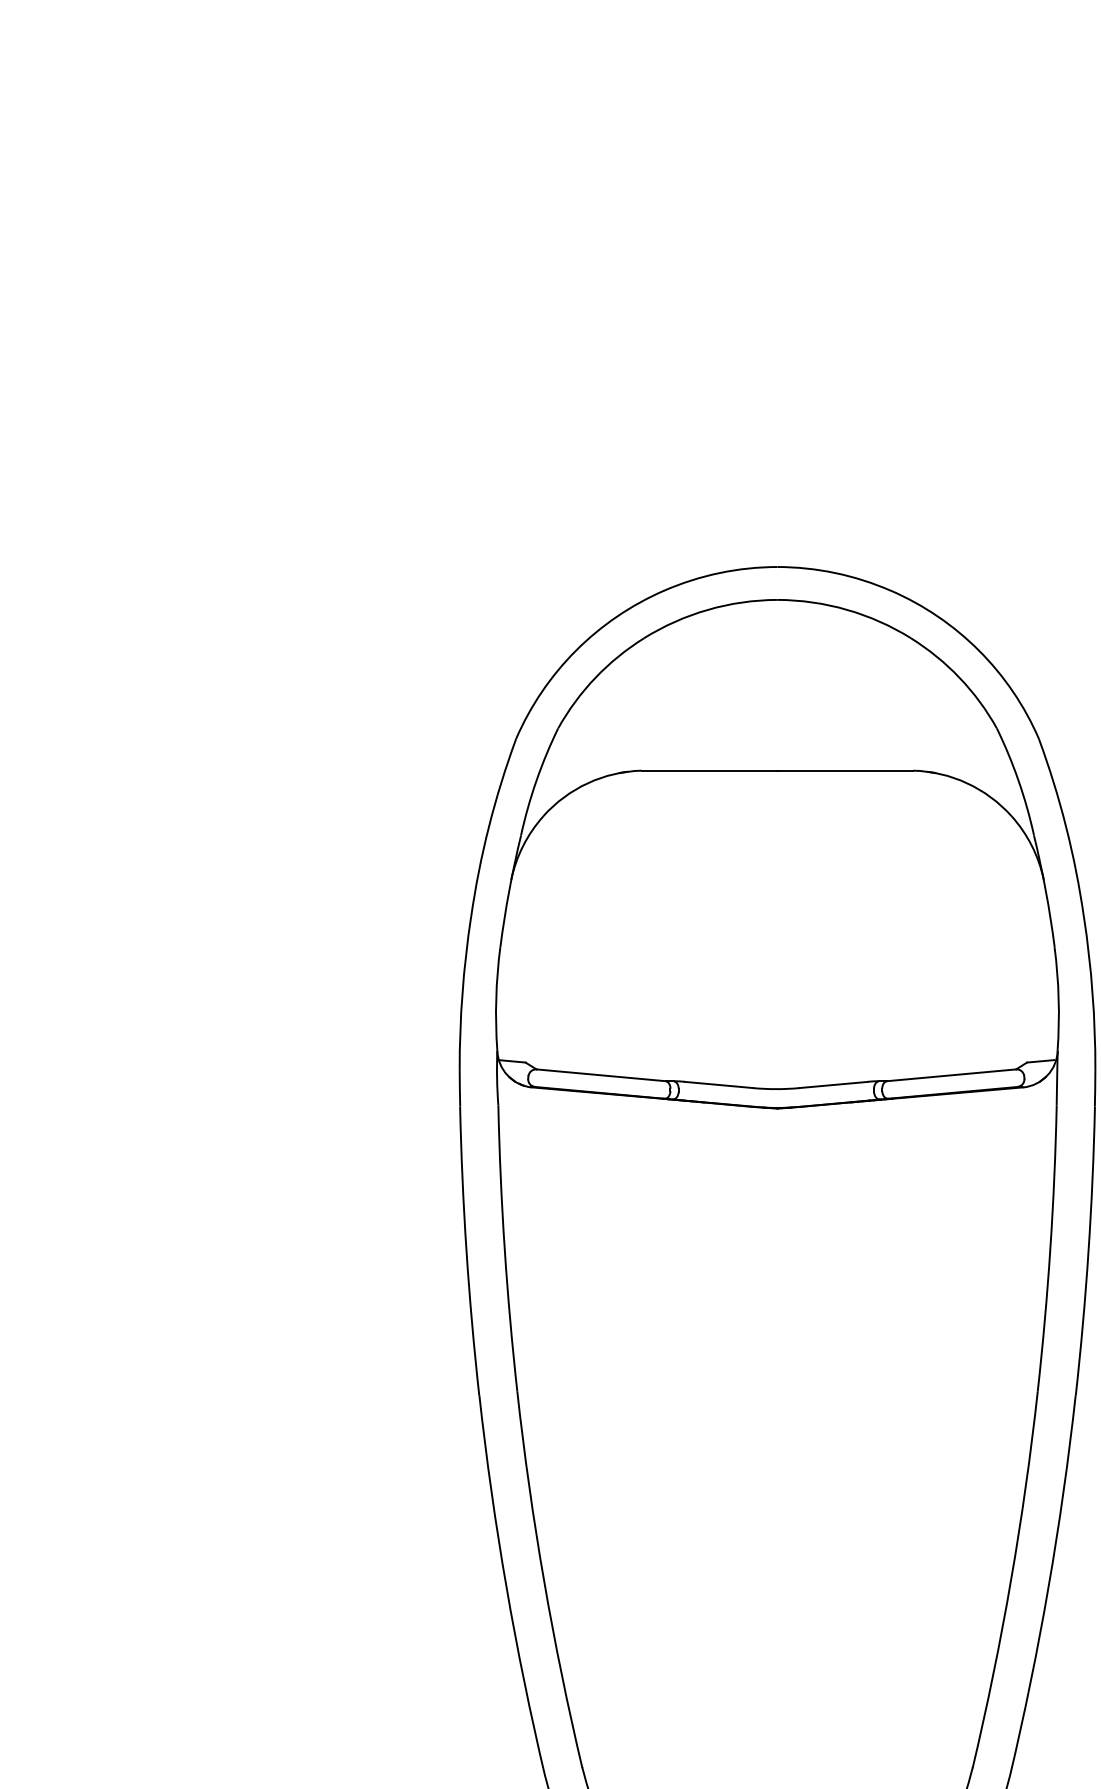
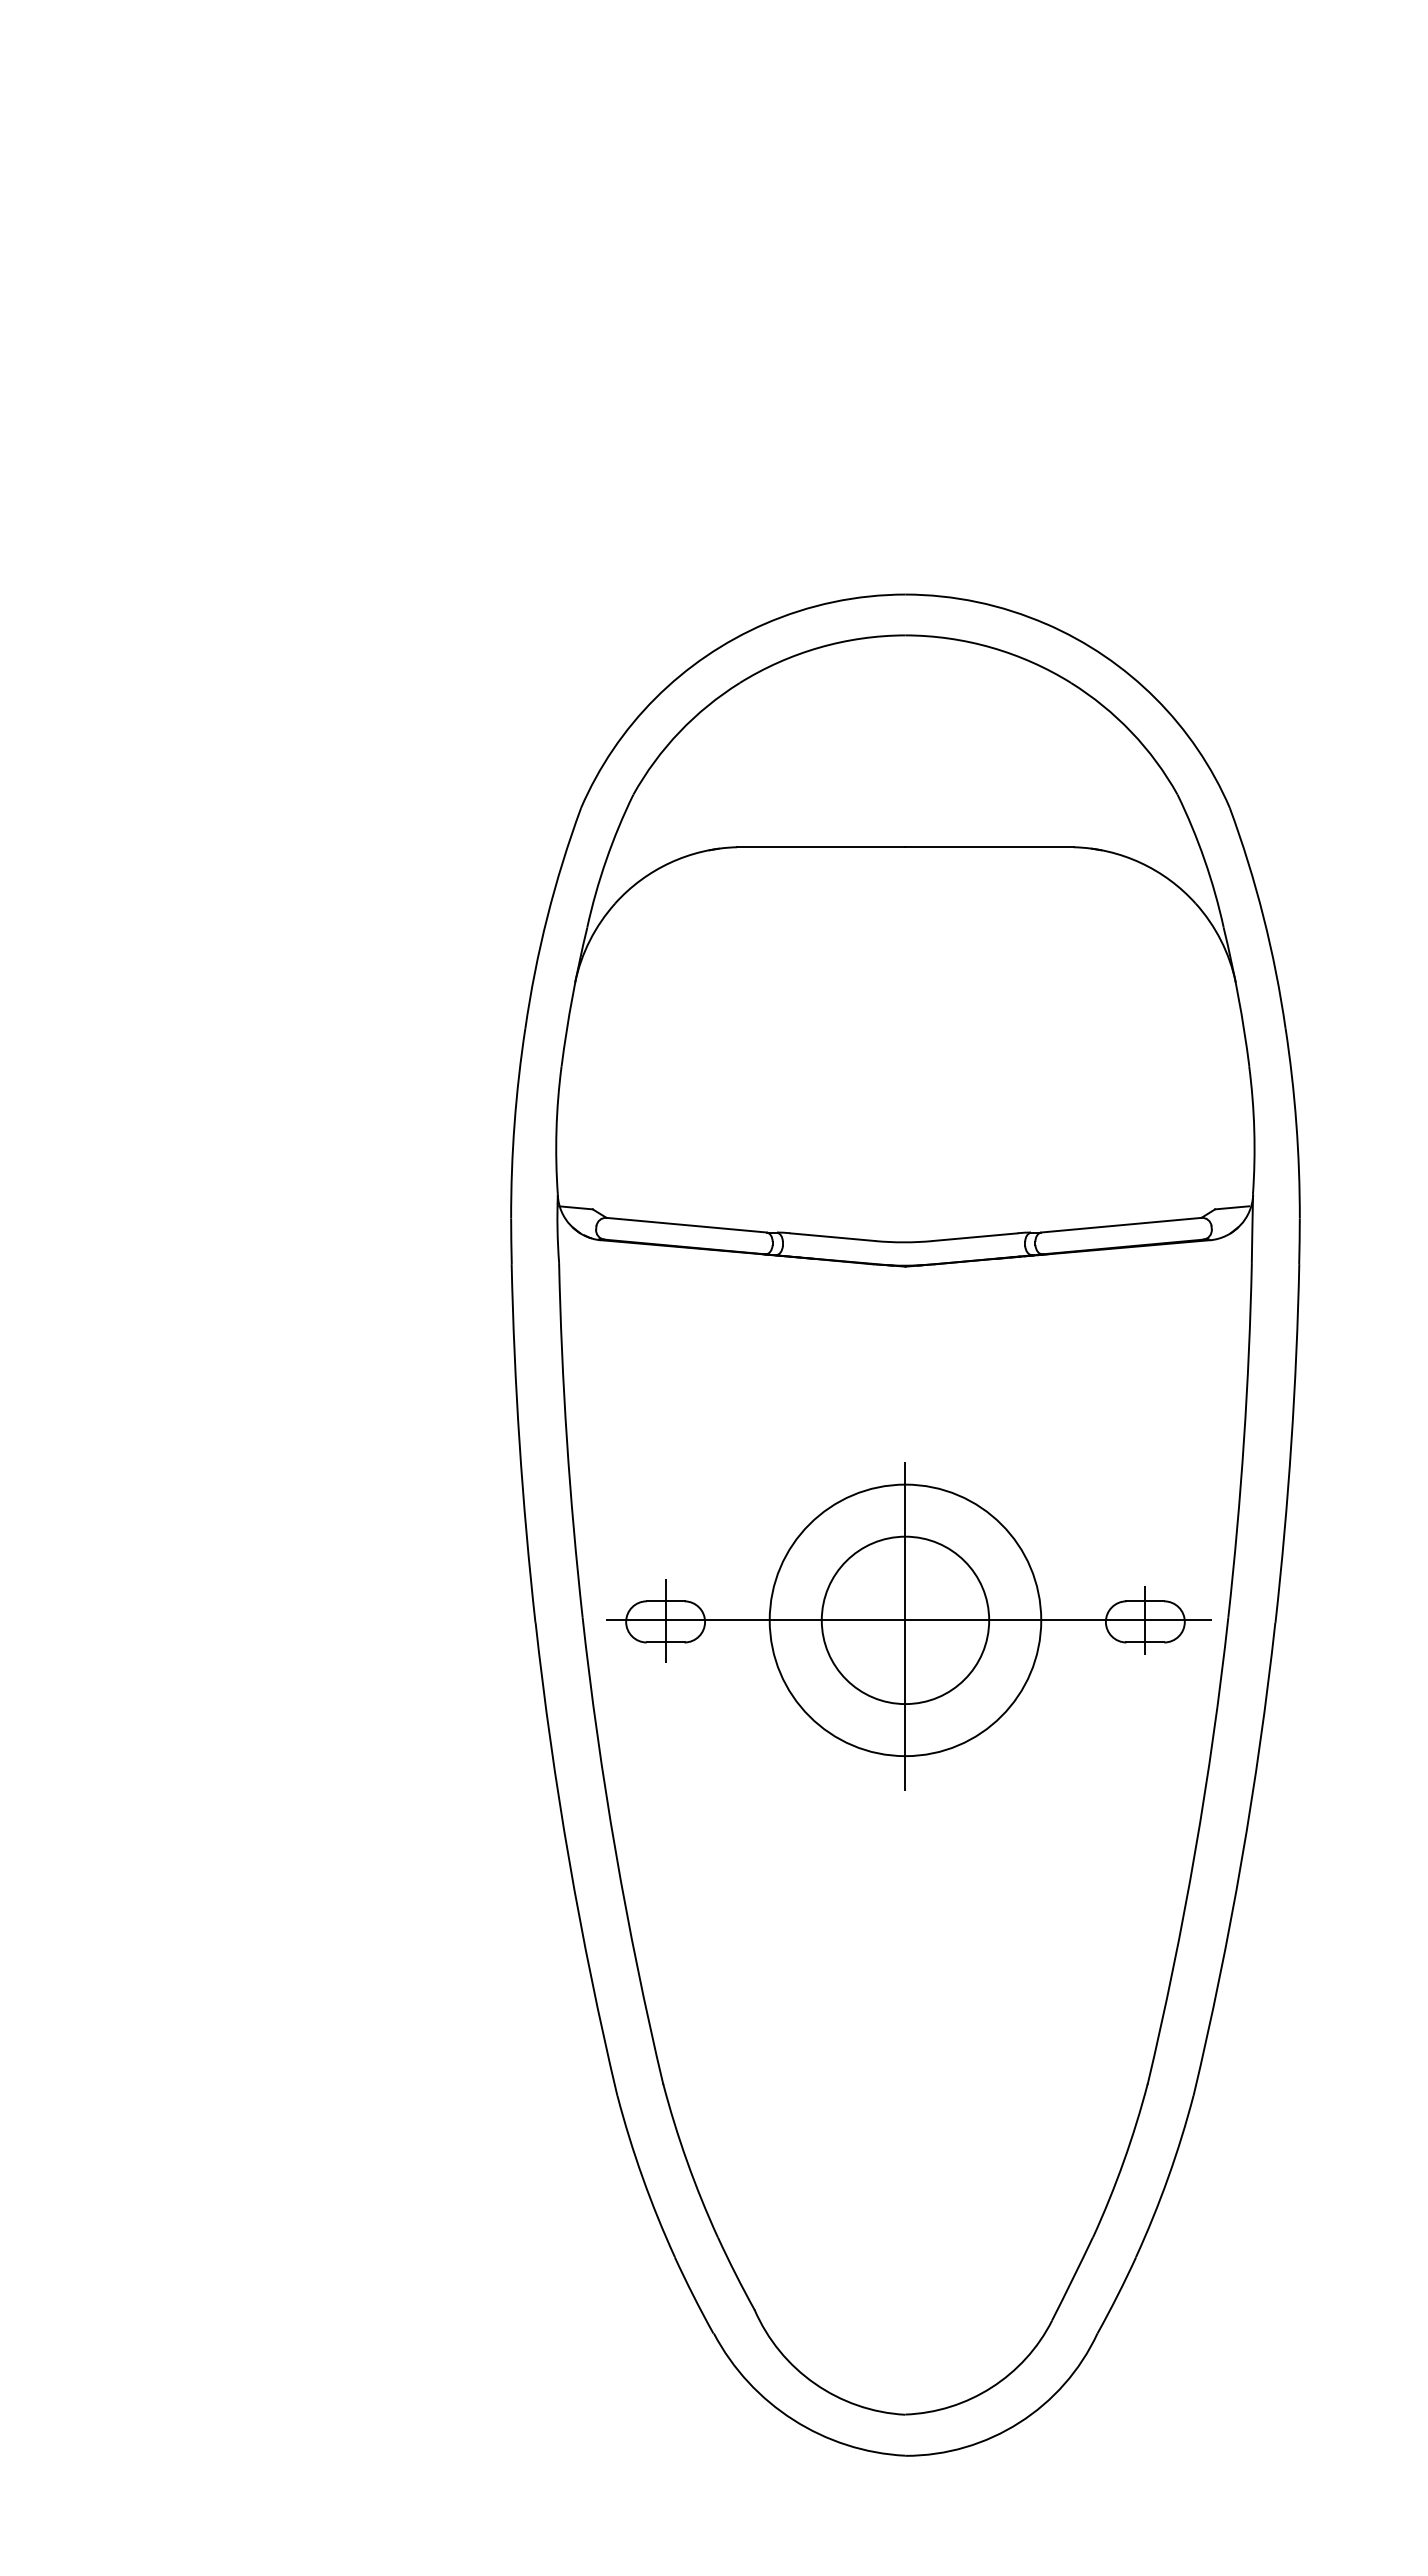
part: (779, 1398) -> (908, 1626), added

